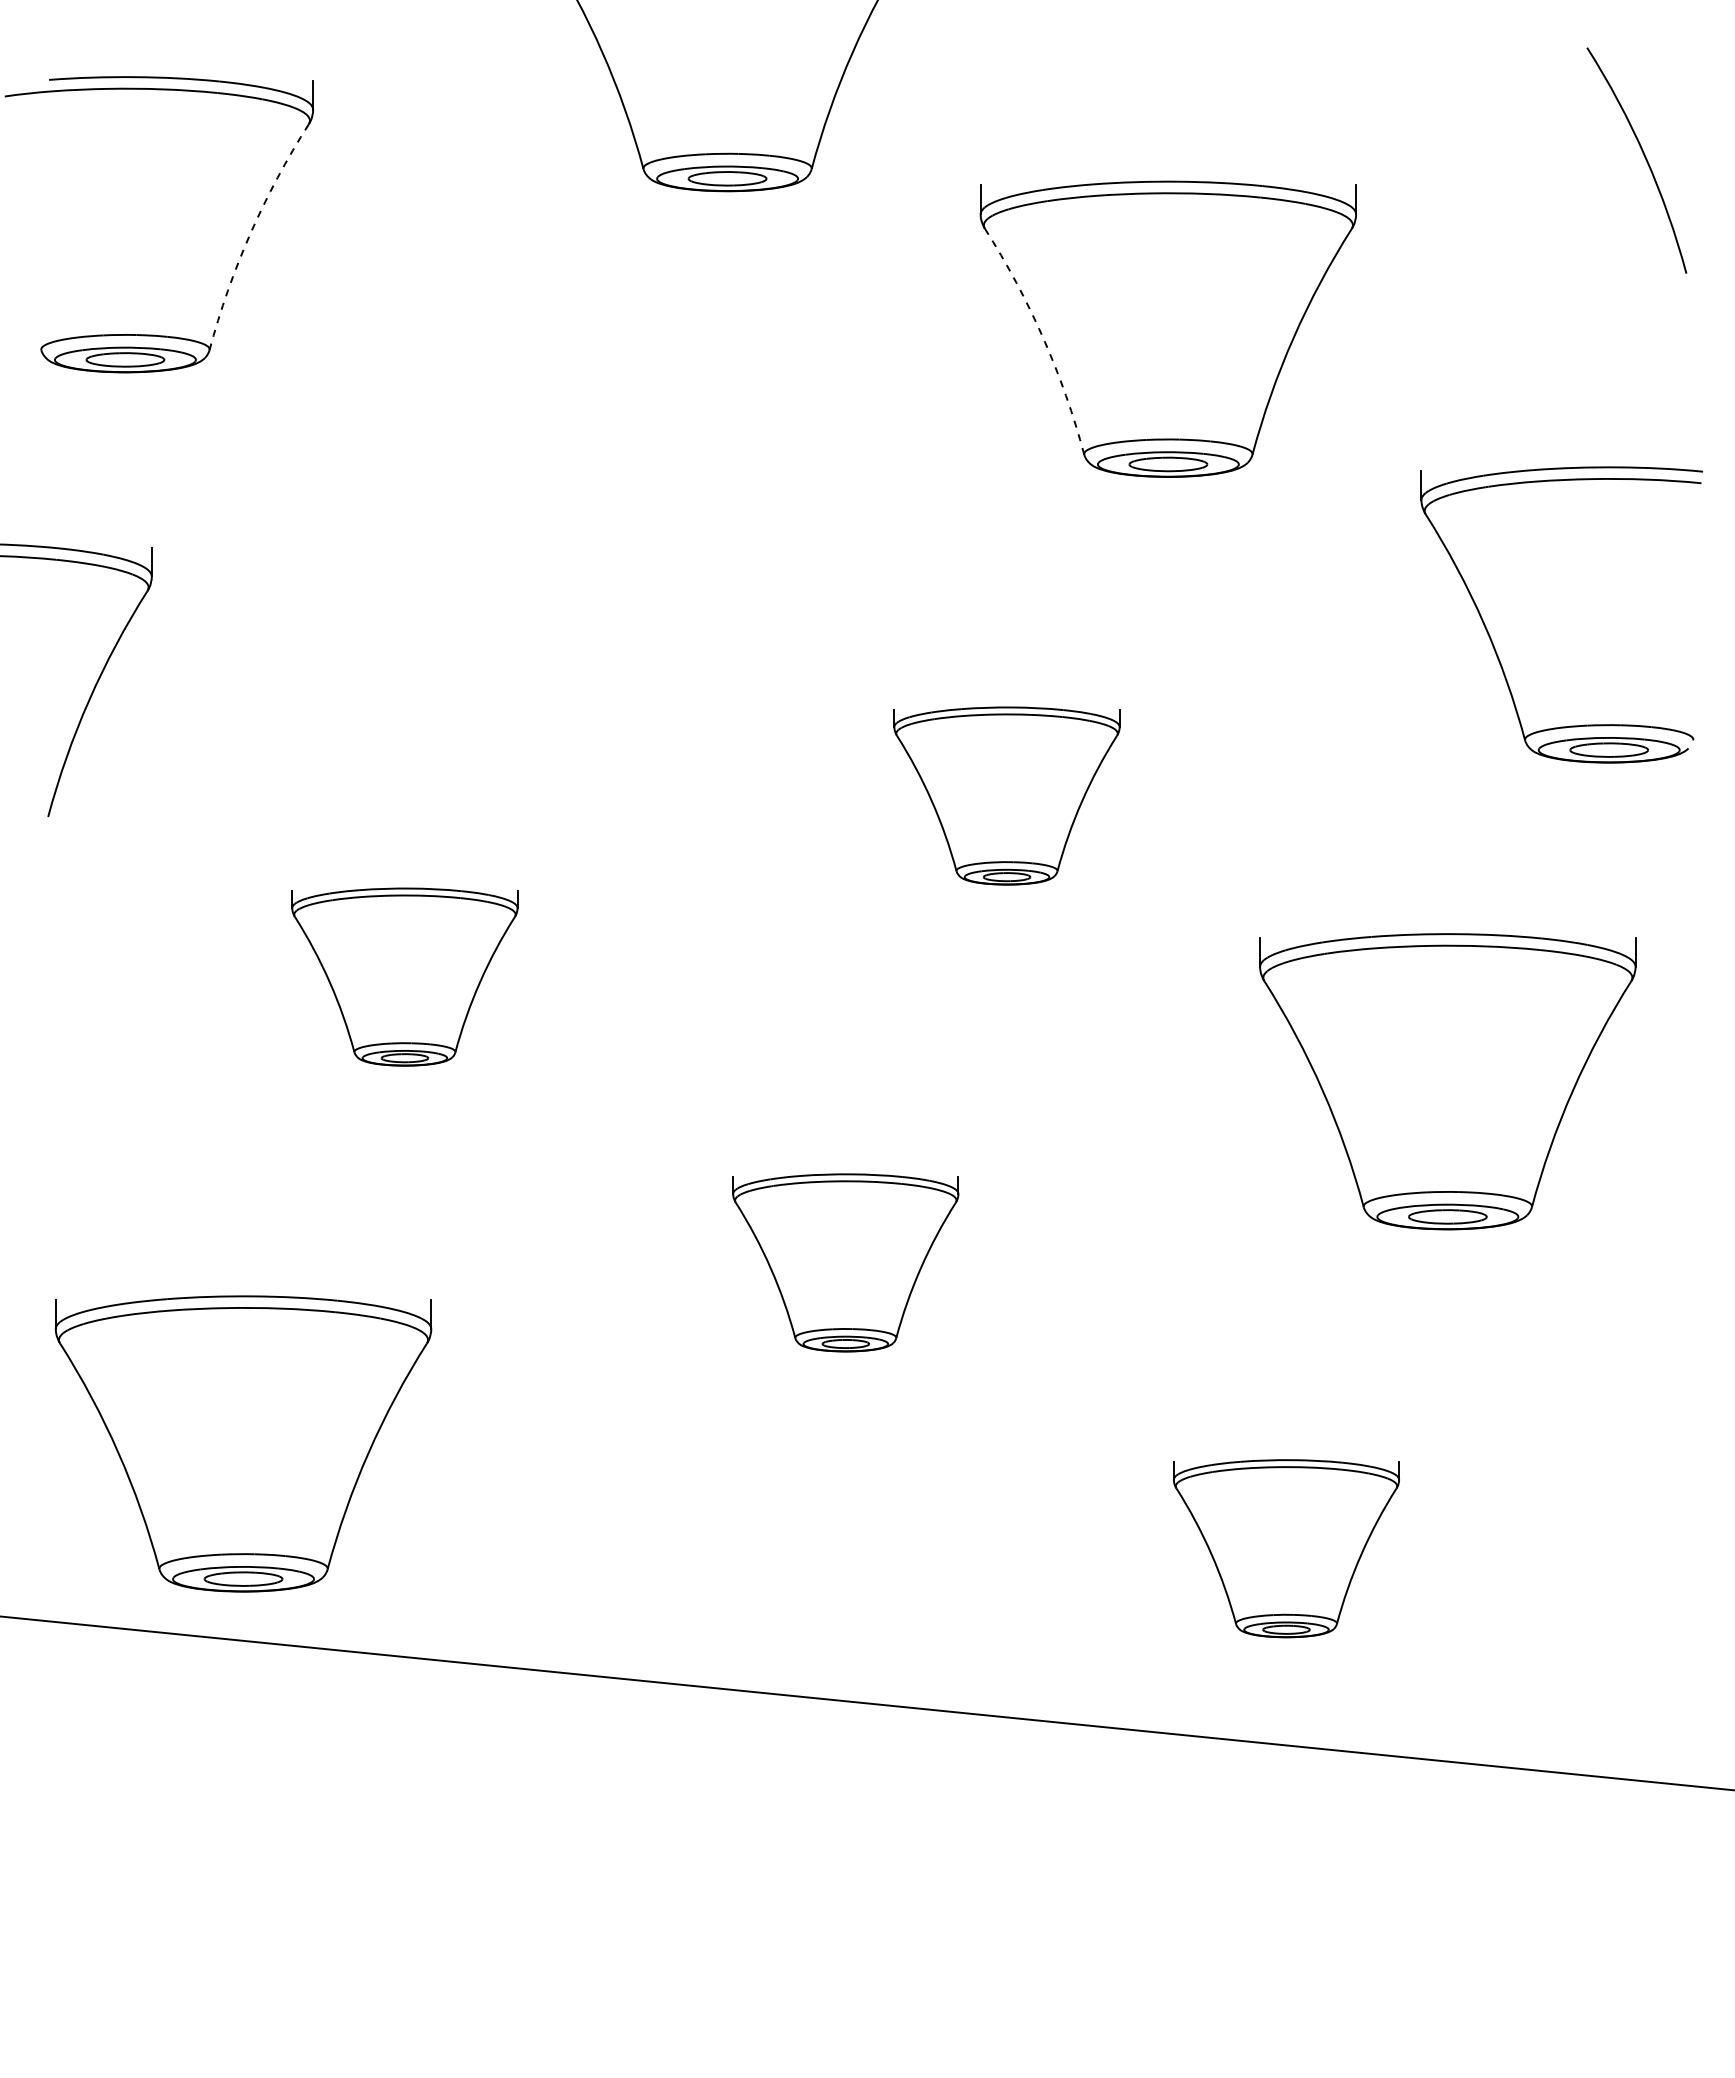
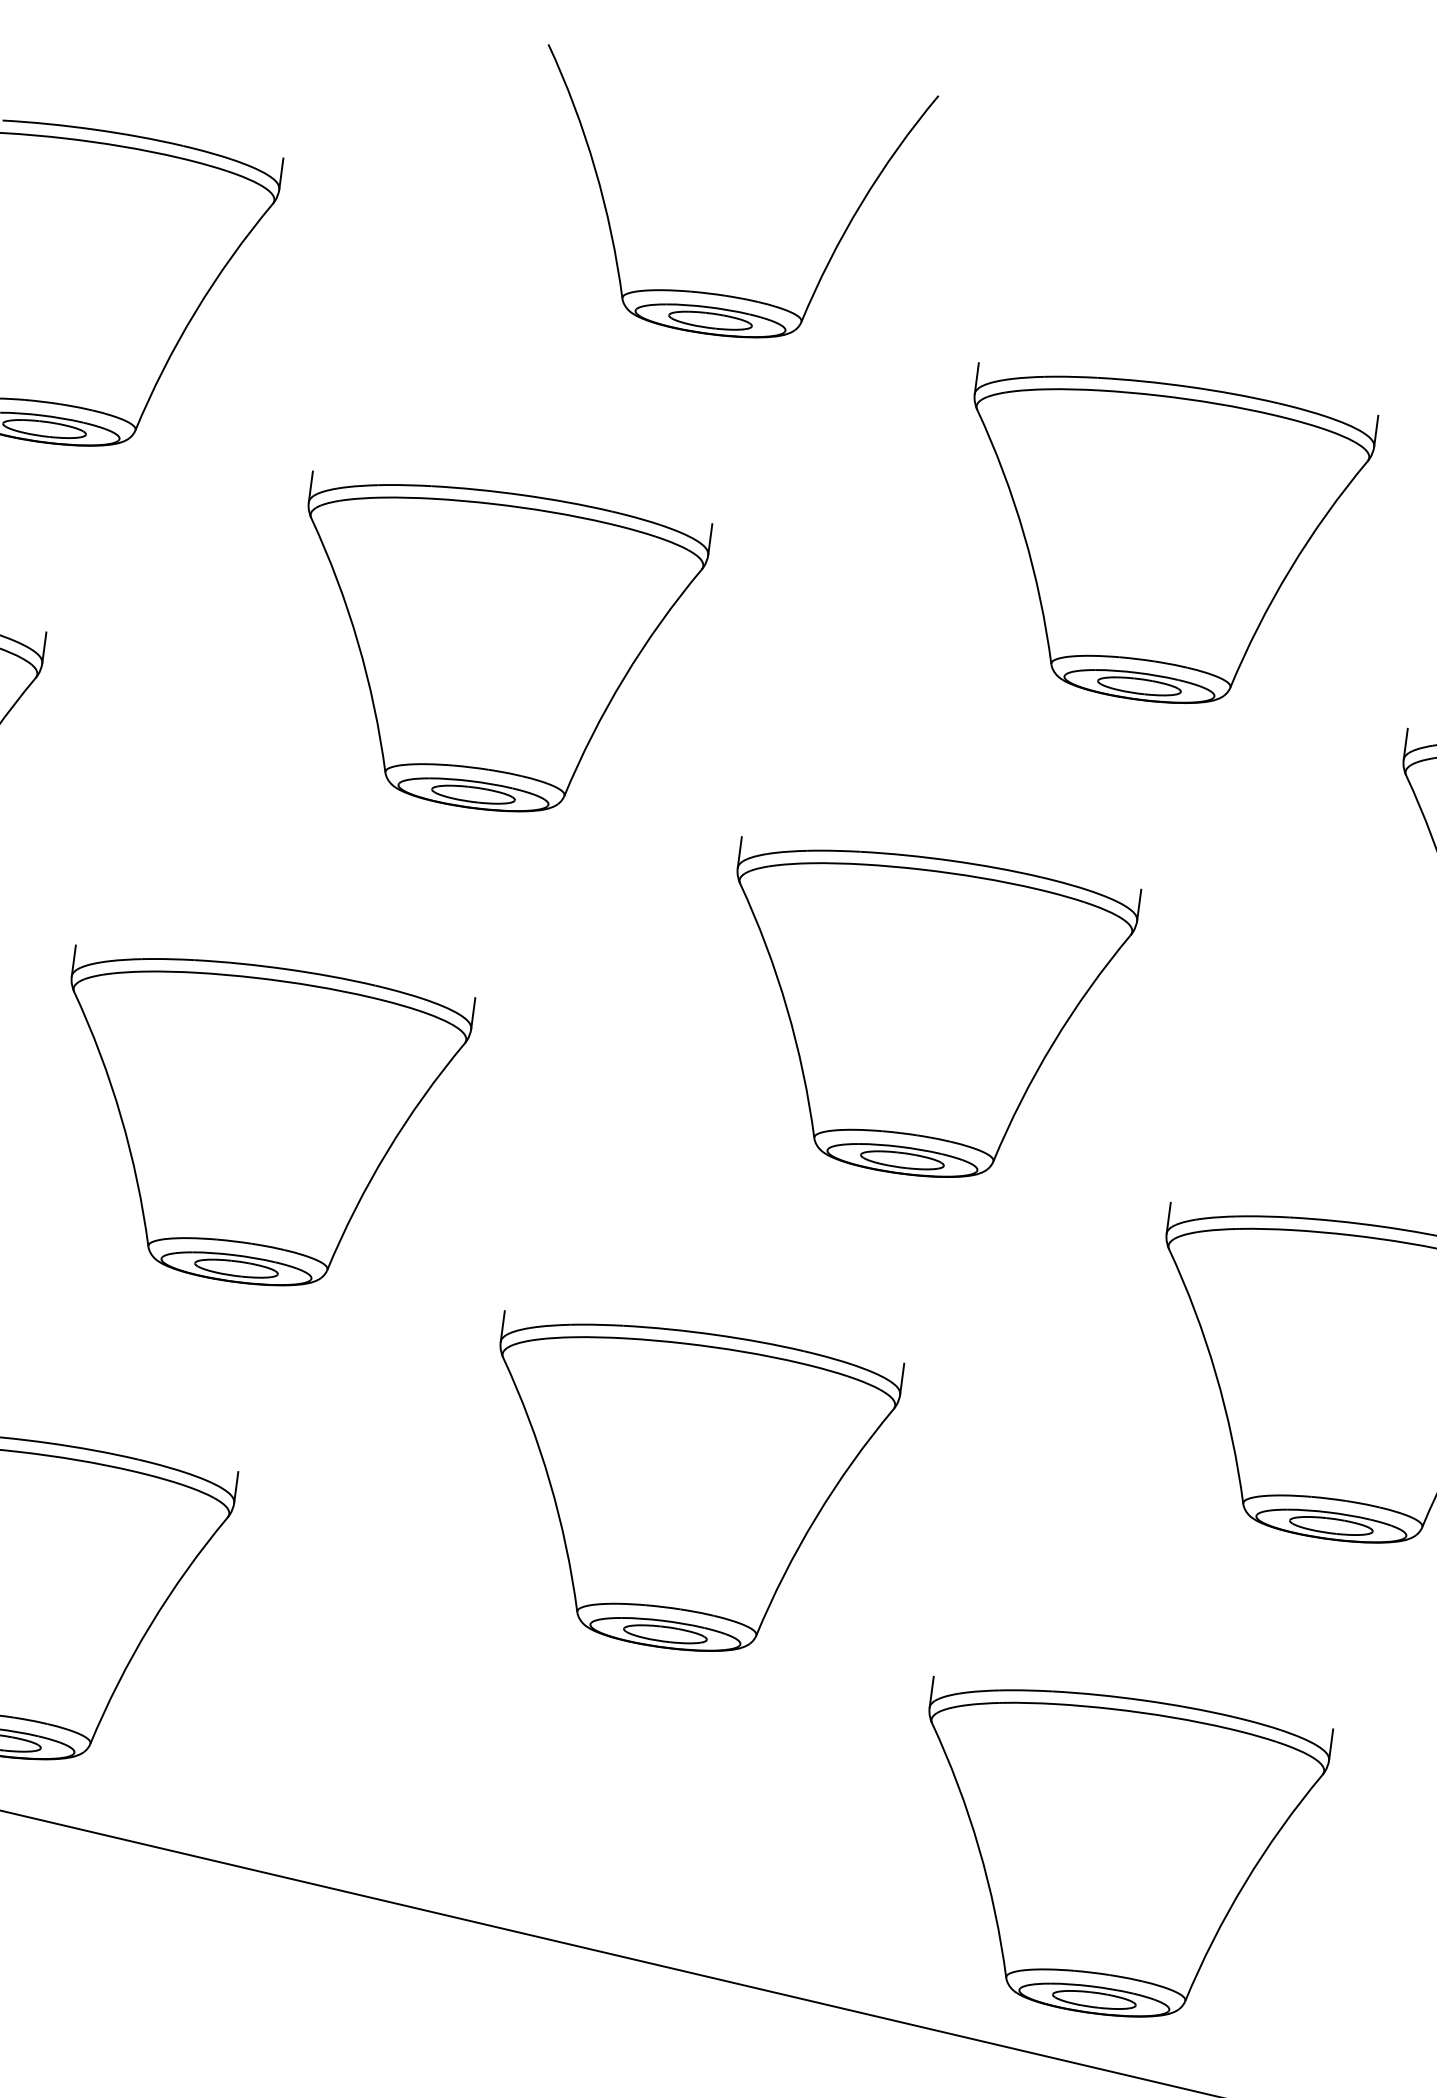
arc: (250, 233) -> (195, 312), dashed -> solid
arc: (1043, 338) -> (1024, 534), dashed -> solid
part: (565, 509) -> (491, 649), added
part: (1006, 795) -> (920, 1015), size x1.67
part: (404, 976) -> (255, 1124), size x1.67
part: (845, 1262) -> (684, 1490), size x1.67
part: (1286, 1548) -> (1113, 1856), size x1.67

